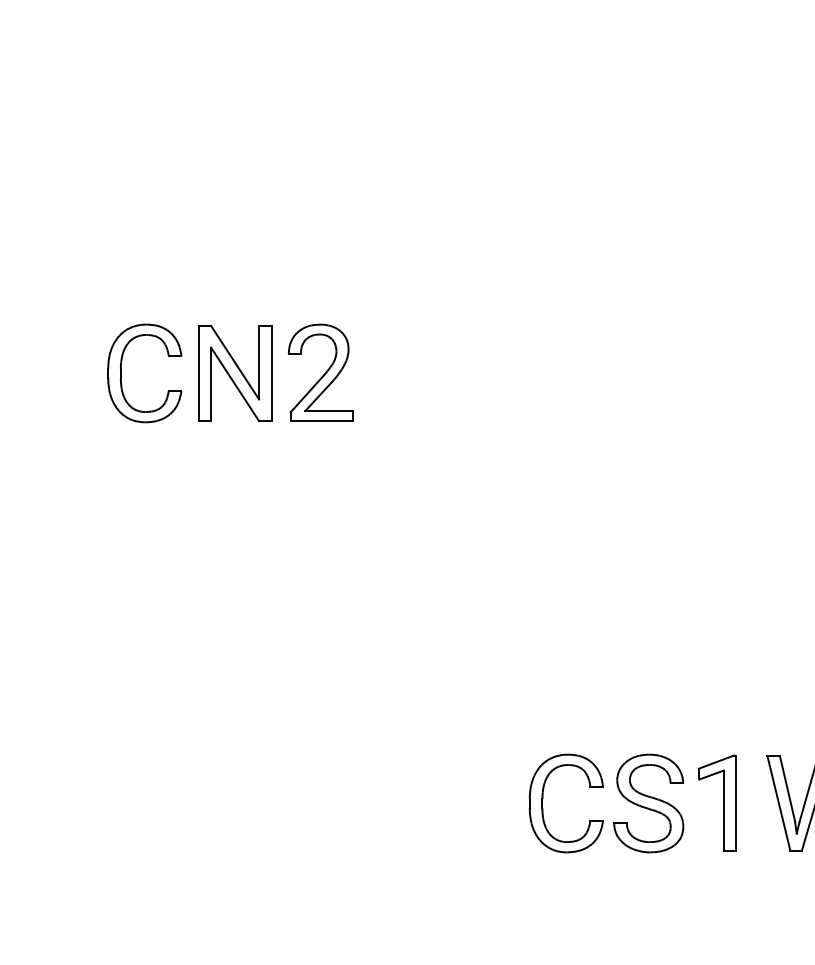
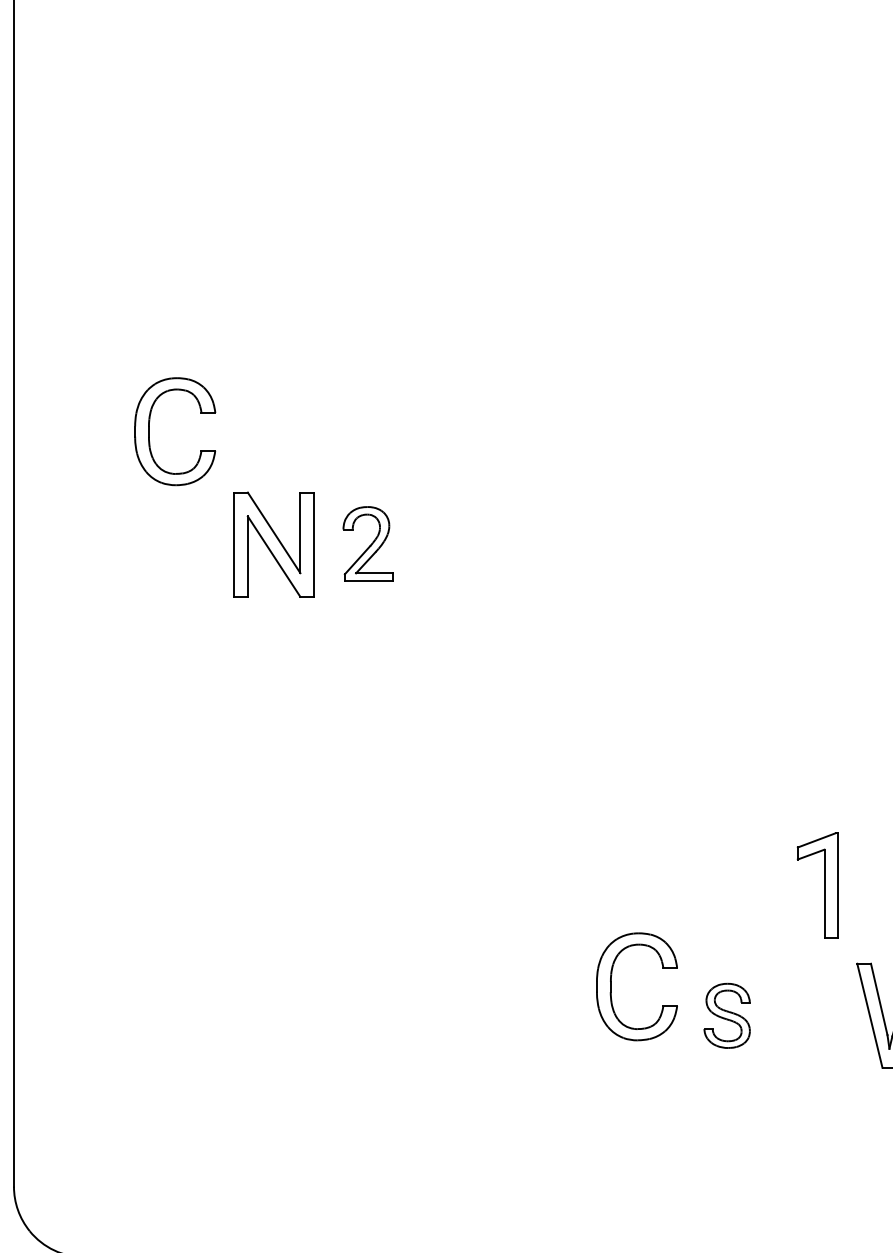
part: (320, 372) -> (367, 543), size x0.7
part: (121, 373) -> (149, 431), moved
part: (543, 803) -> (611, 986), moved
part: (648, 803) -> (726, 1015), size x0.6
part: (723, 803) -> (824, 885), moved

